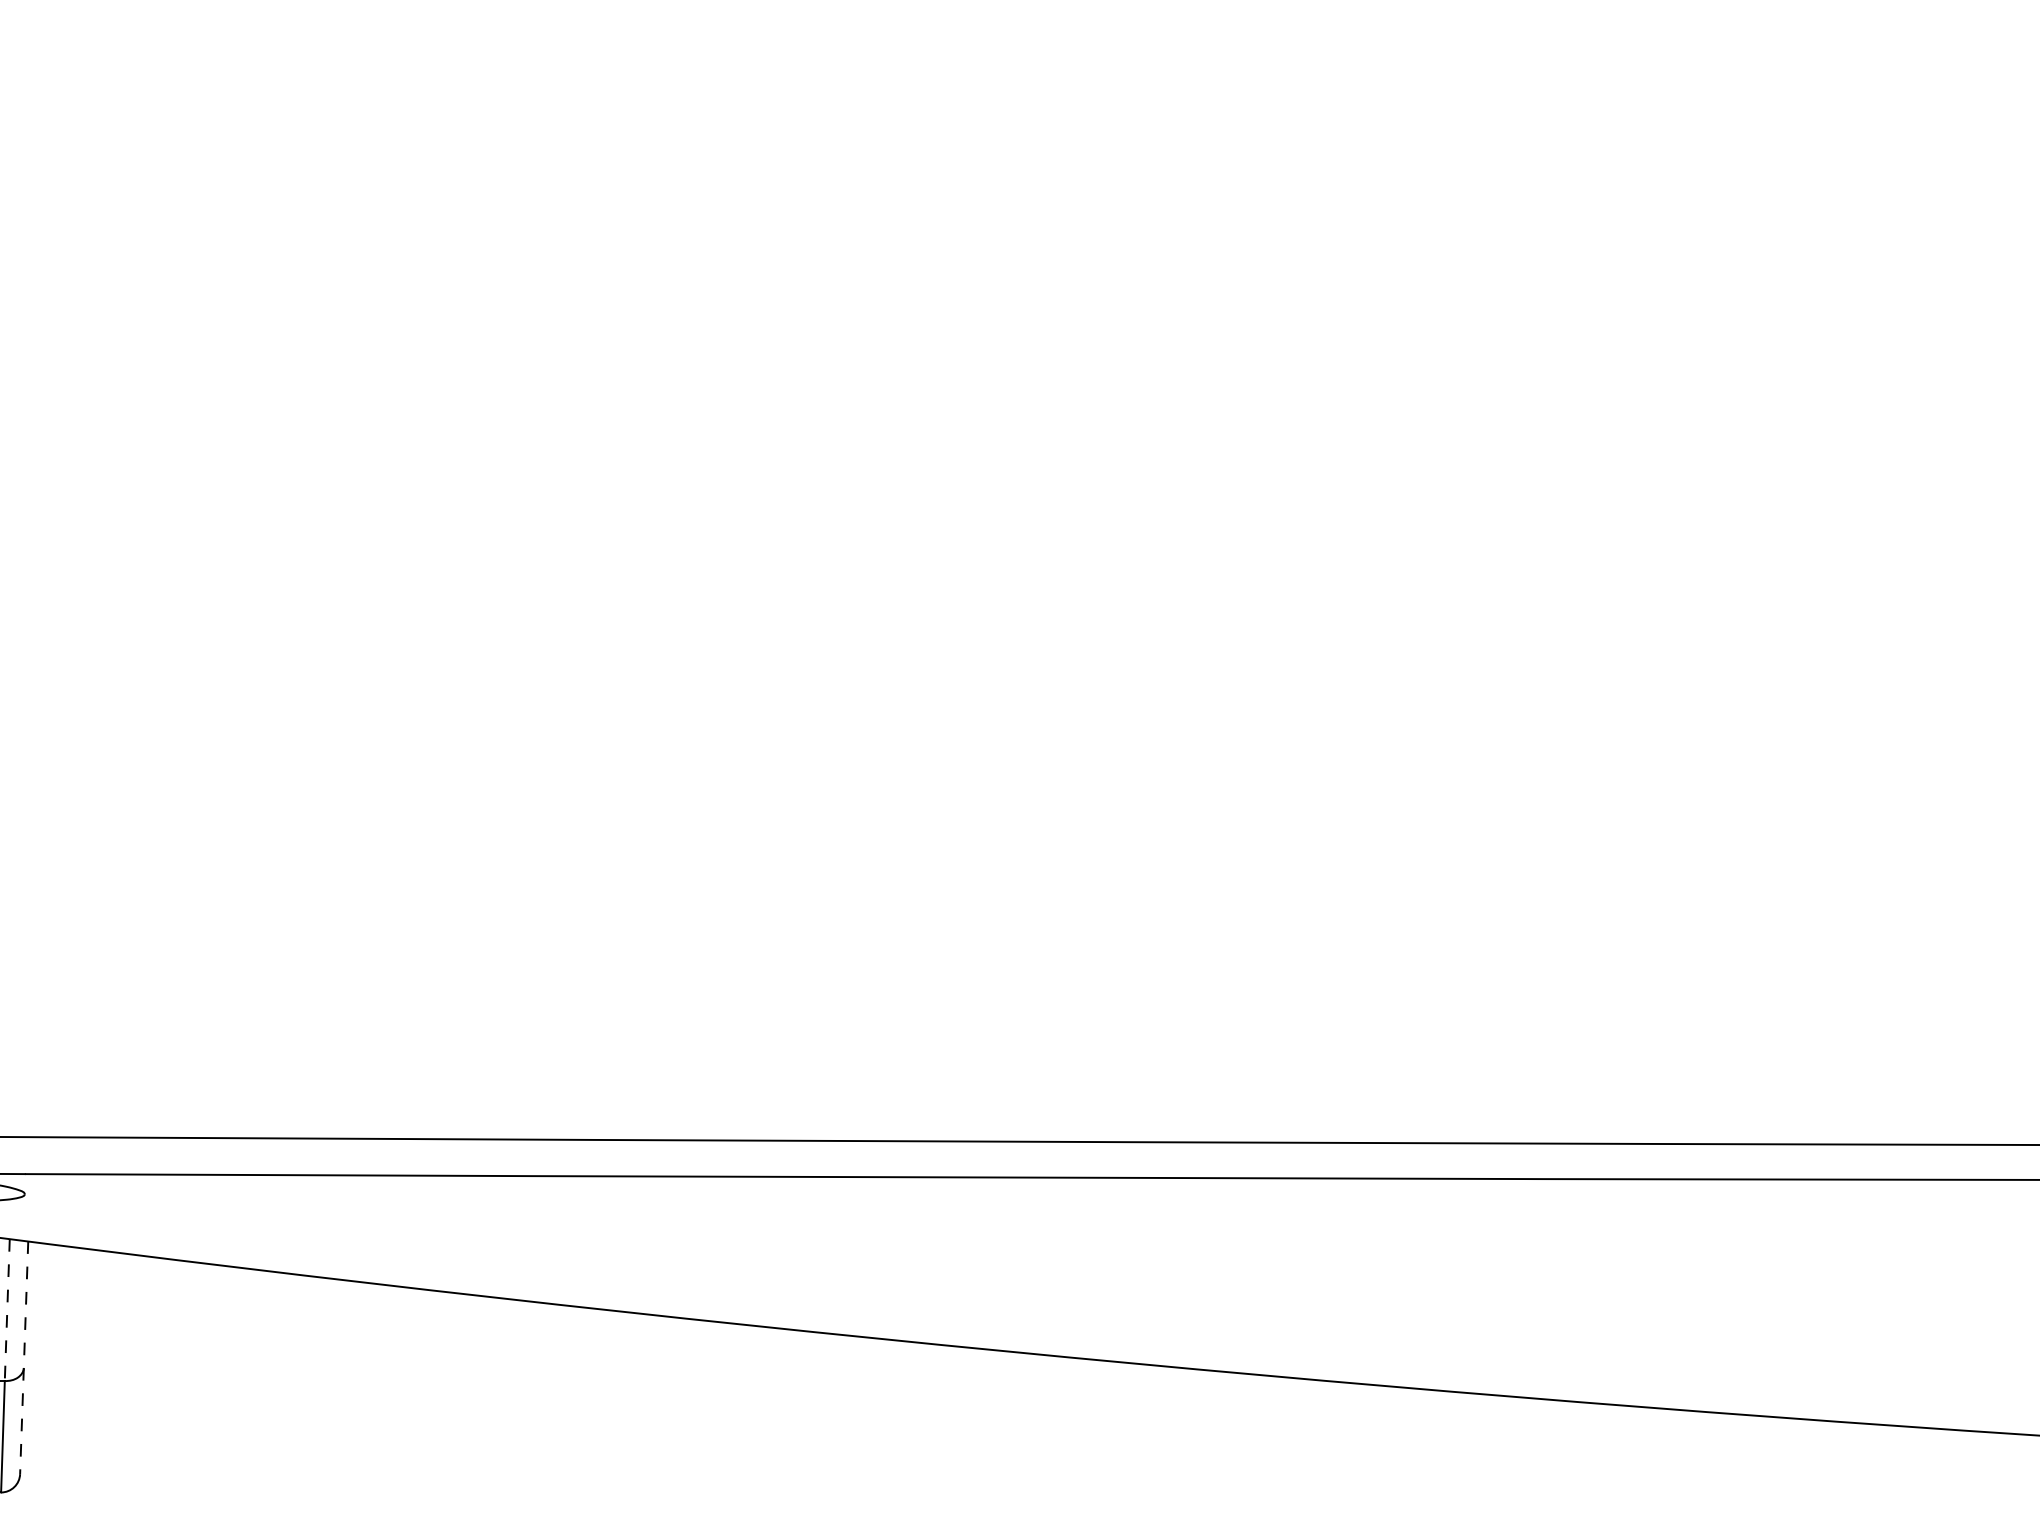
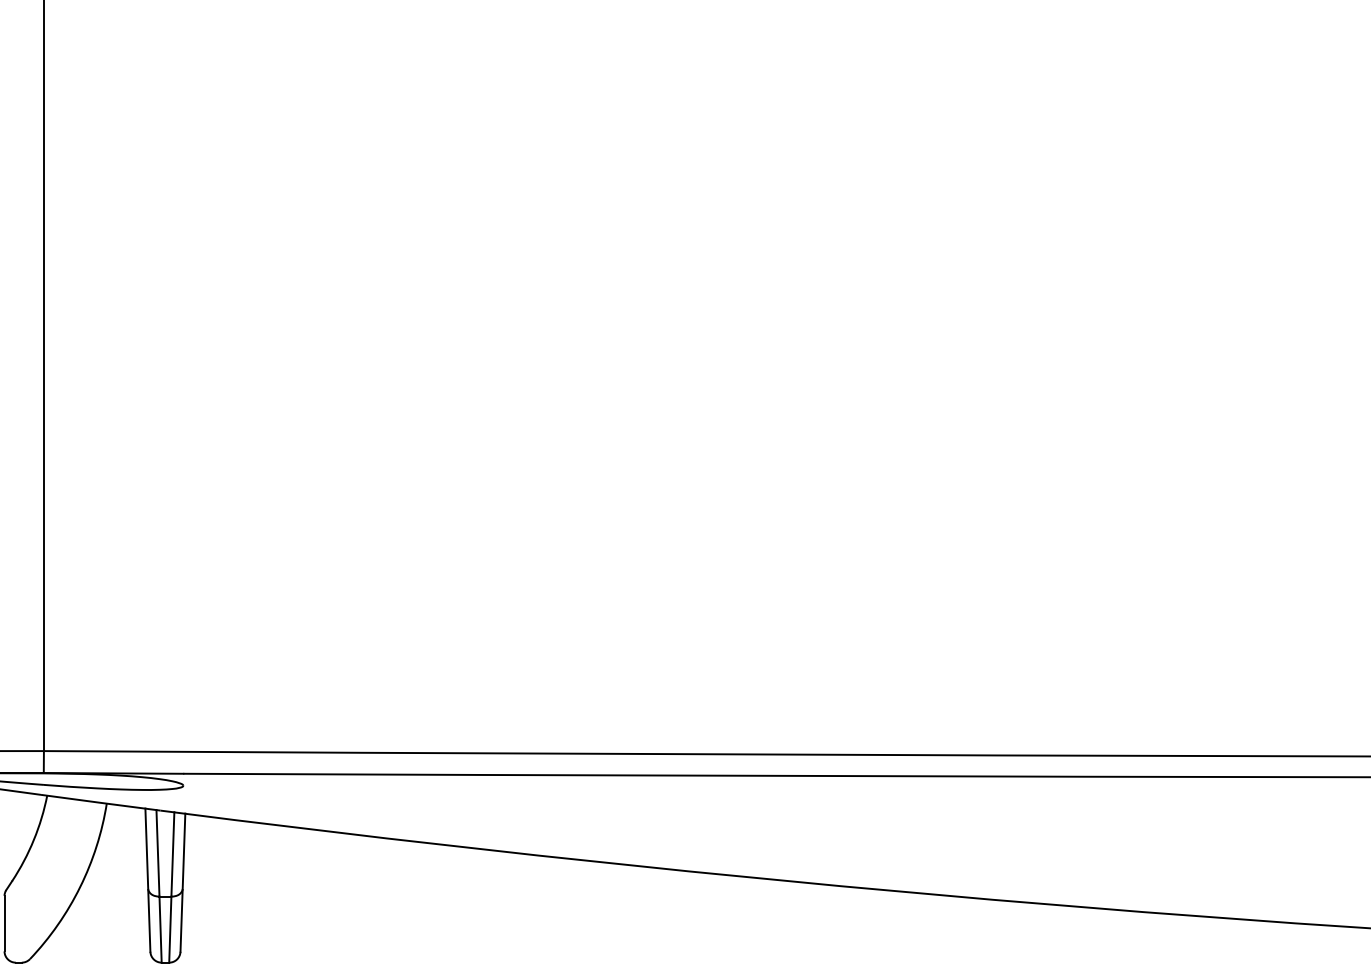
line: (6, 1310) -> (172, 854), dashed -> solid
line: (23, 1359) -> (182, 883), dashed -> solid

